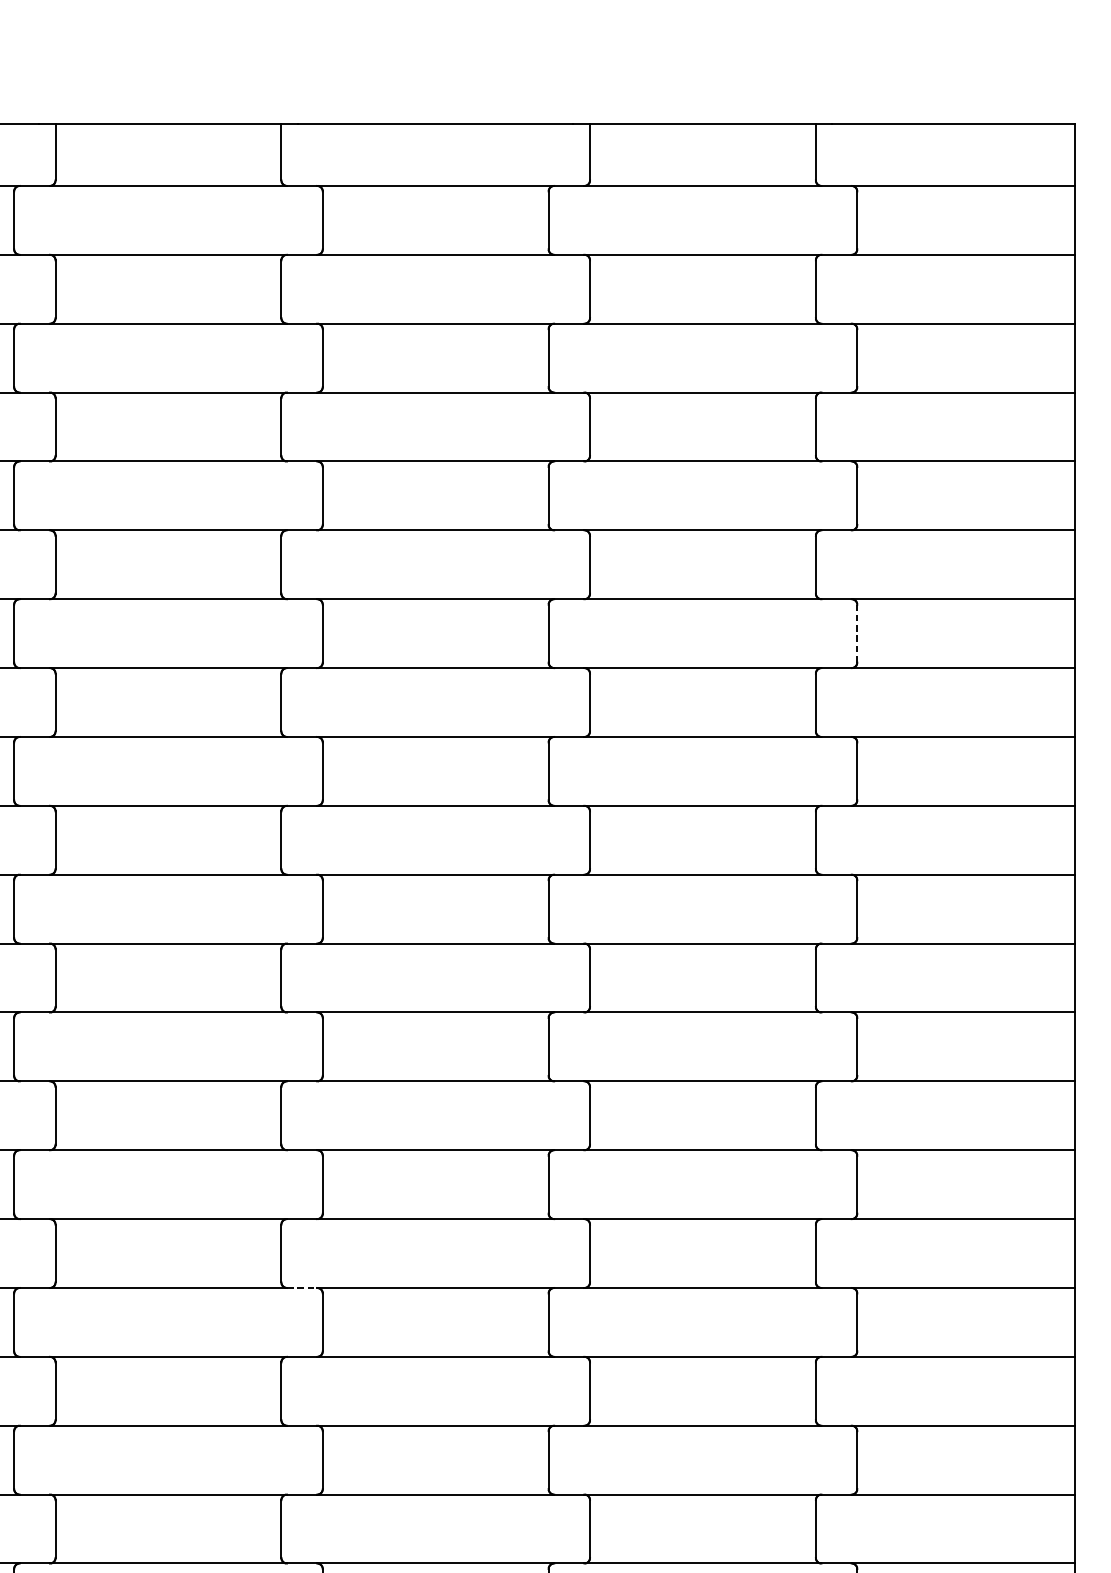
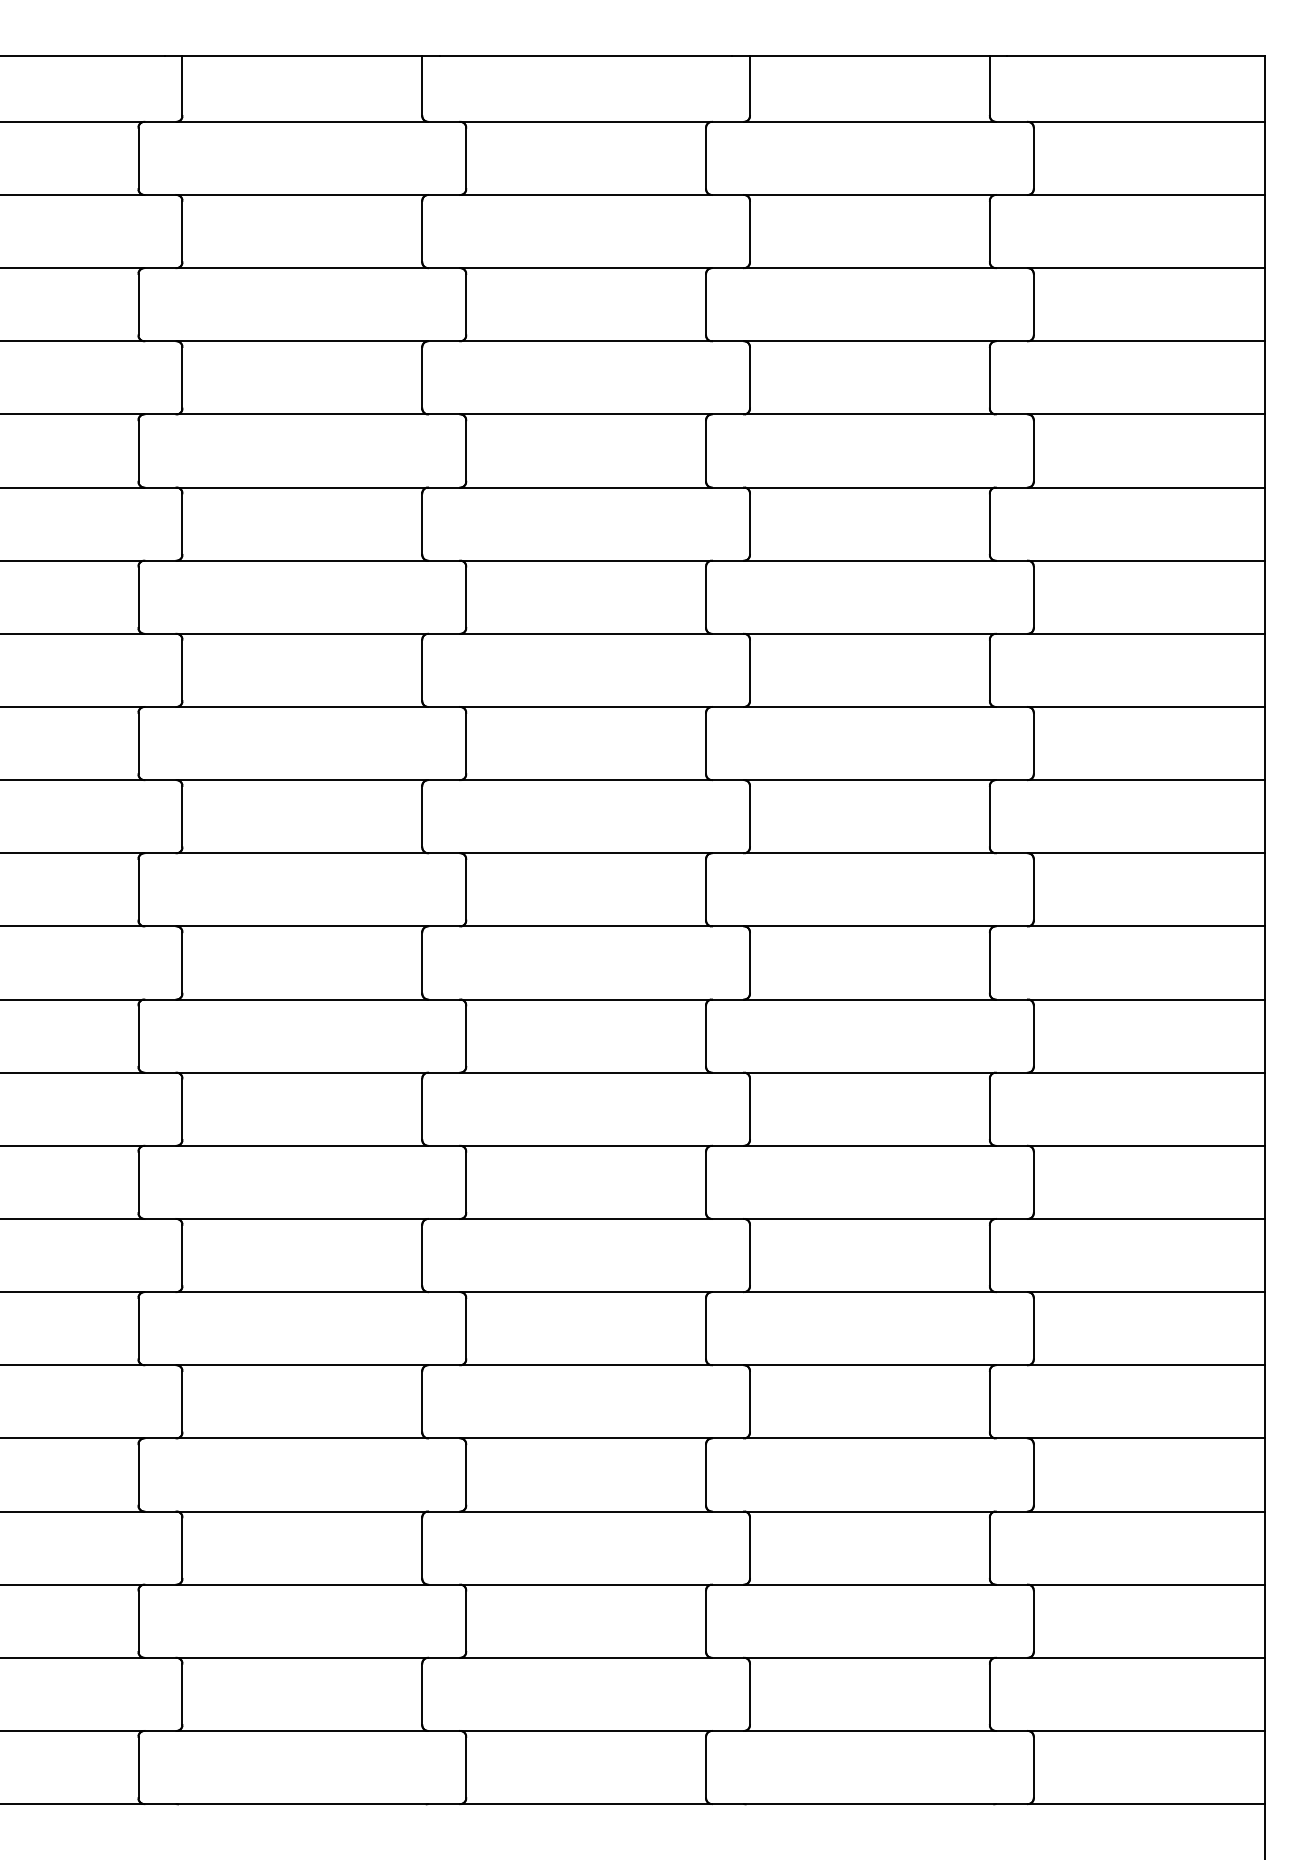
line: (856, 633) -> (1033, 597), dashed -> solid
line: (302, 1288) -> (444, 1292), dashed -> solid

